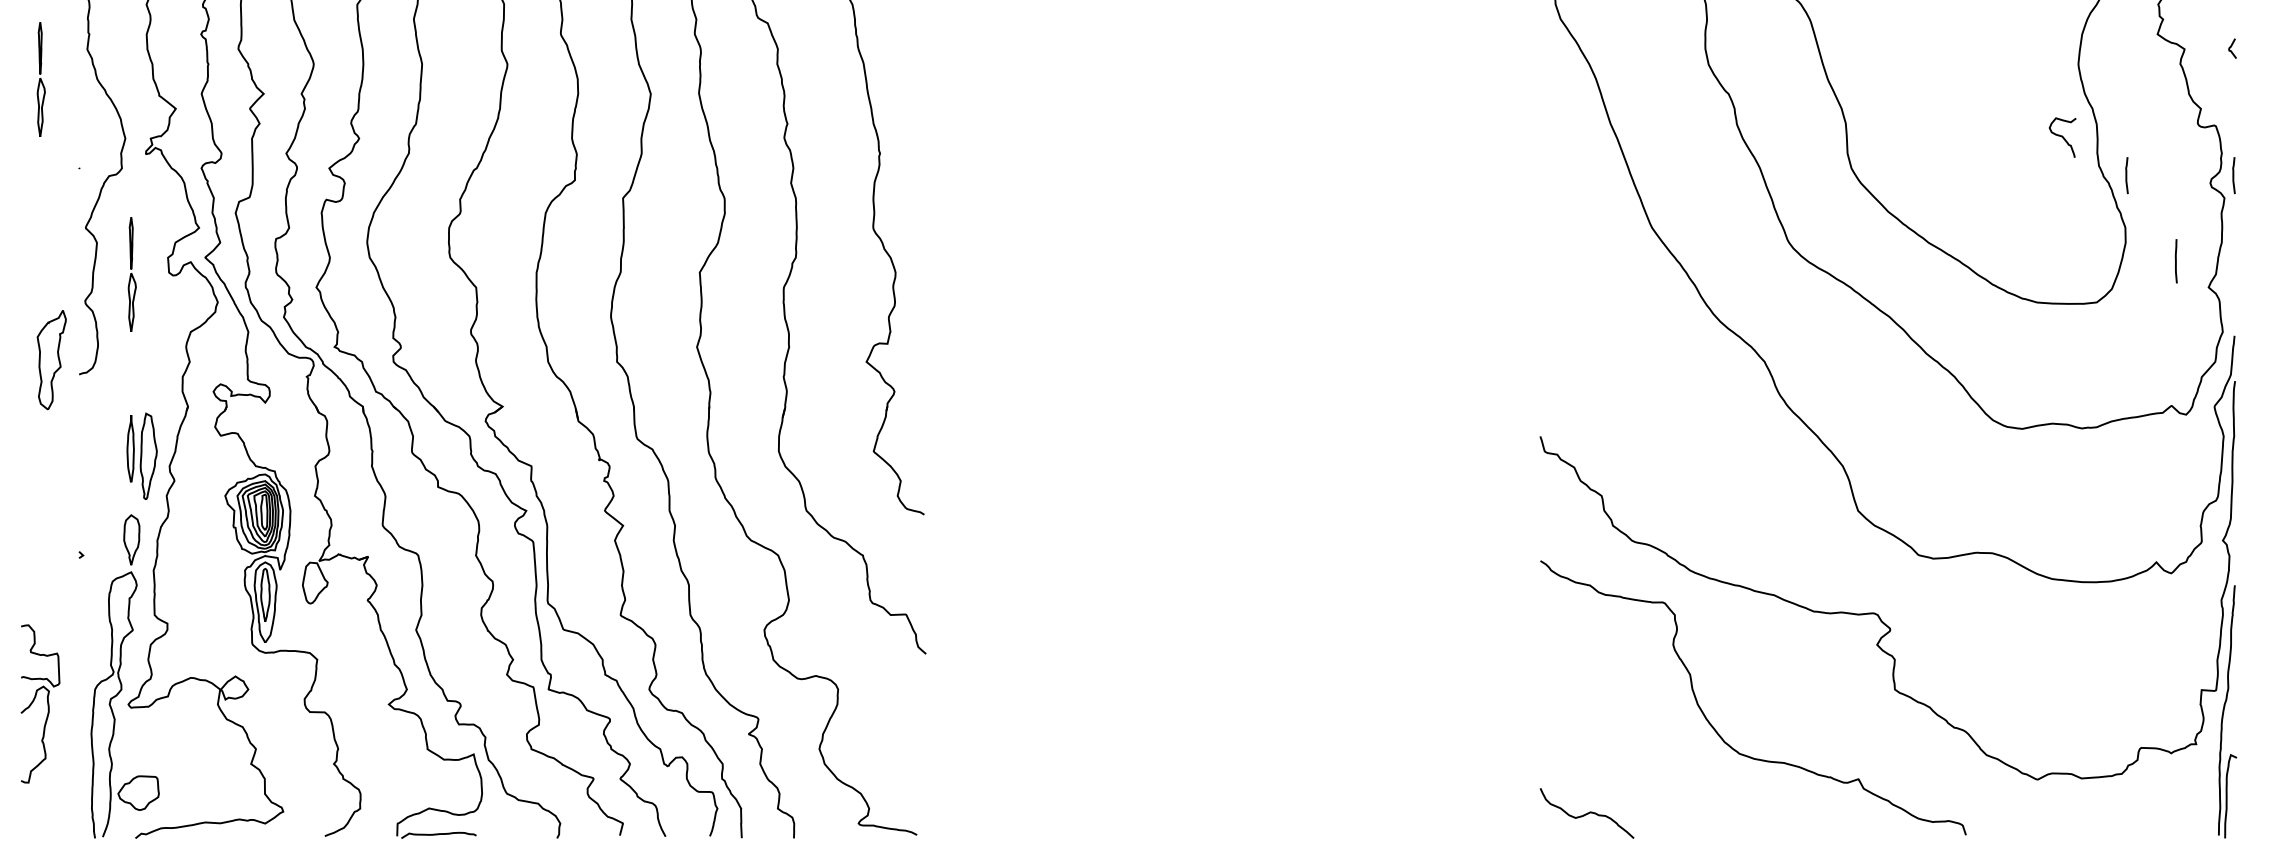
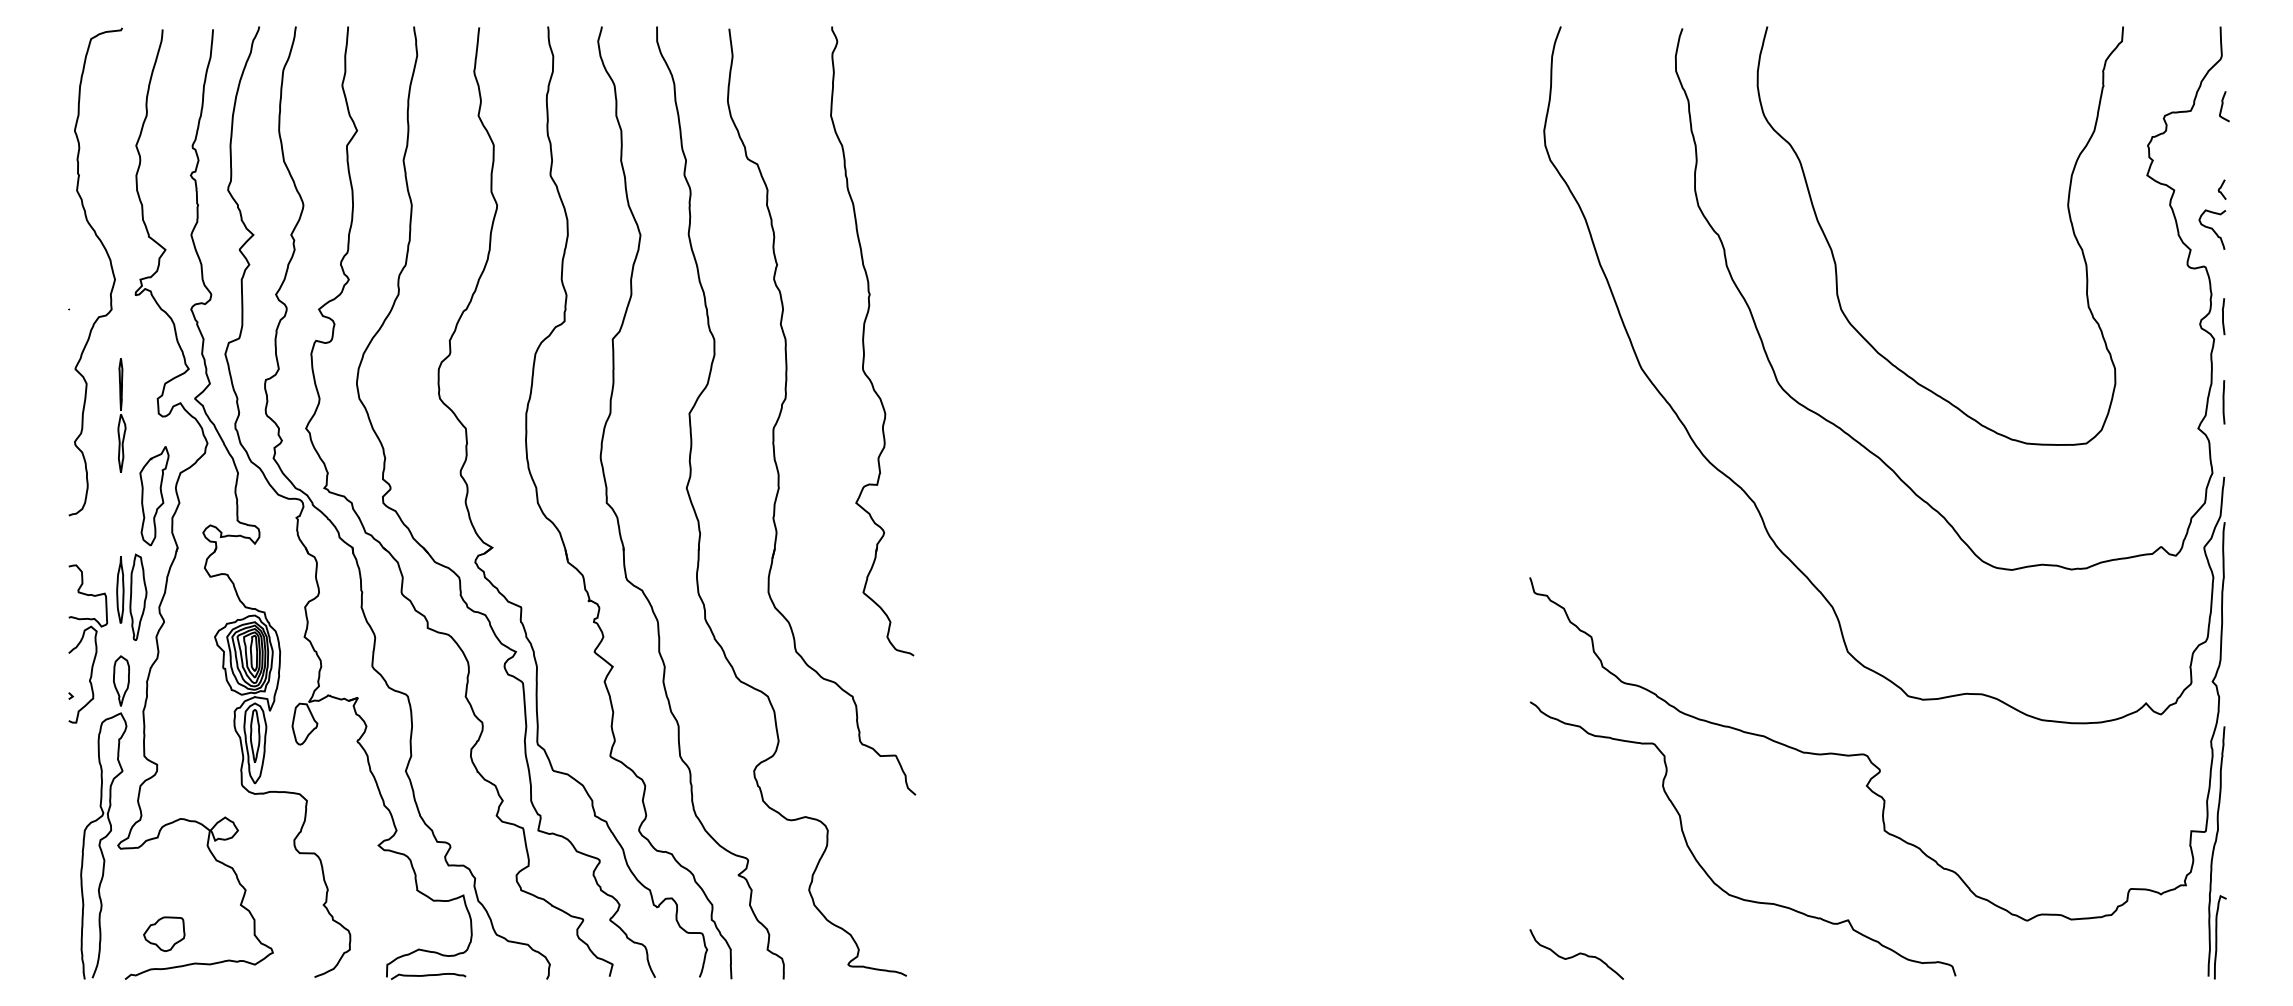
part: (40, 79) -> (30, 220), removed
curve: (2062, 137) -> (2212, 229), moved
curve: (2126, 175) -> (2116, 316), removed
line: (2175, 261) -> (2223, 402), moved
part: (51, 360) -> (154, 496), moved
part: (46, 702) -> (94, 642), moved
part: (138, 792) -> (164, 933), moved

